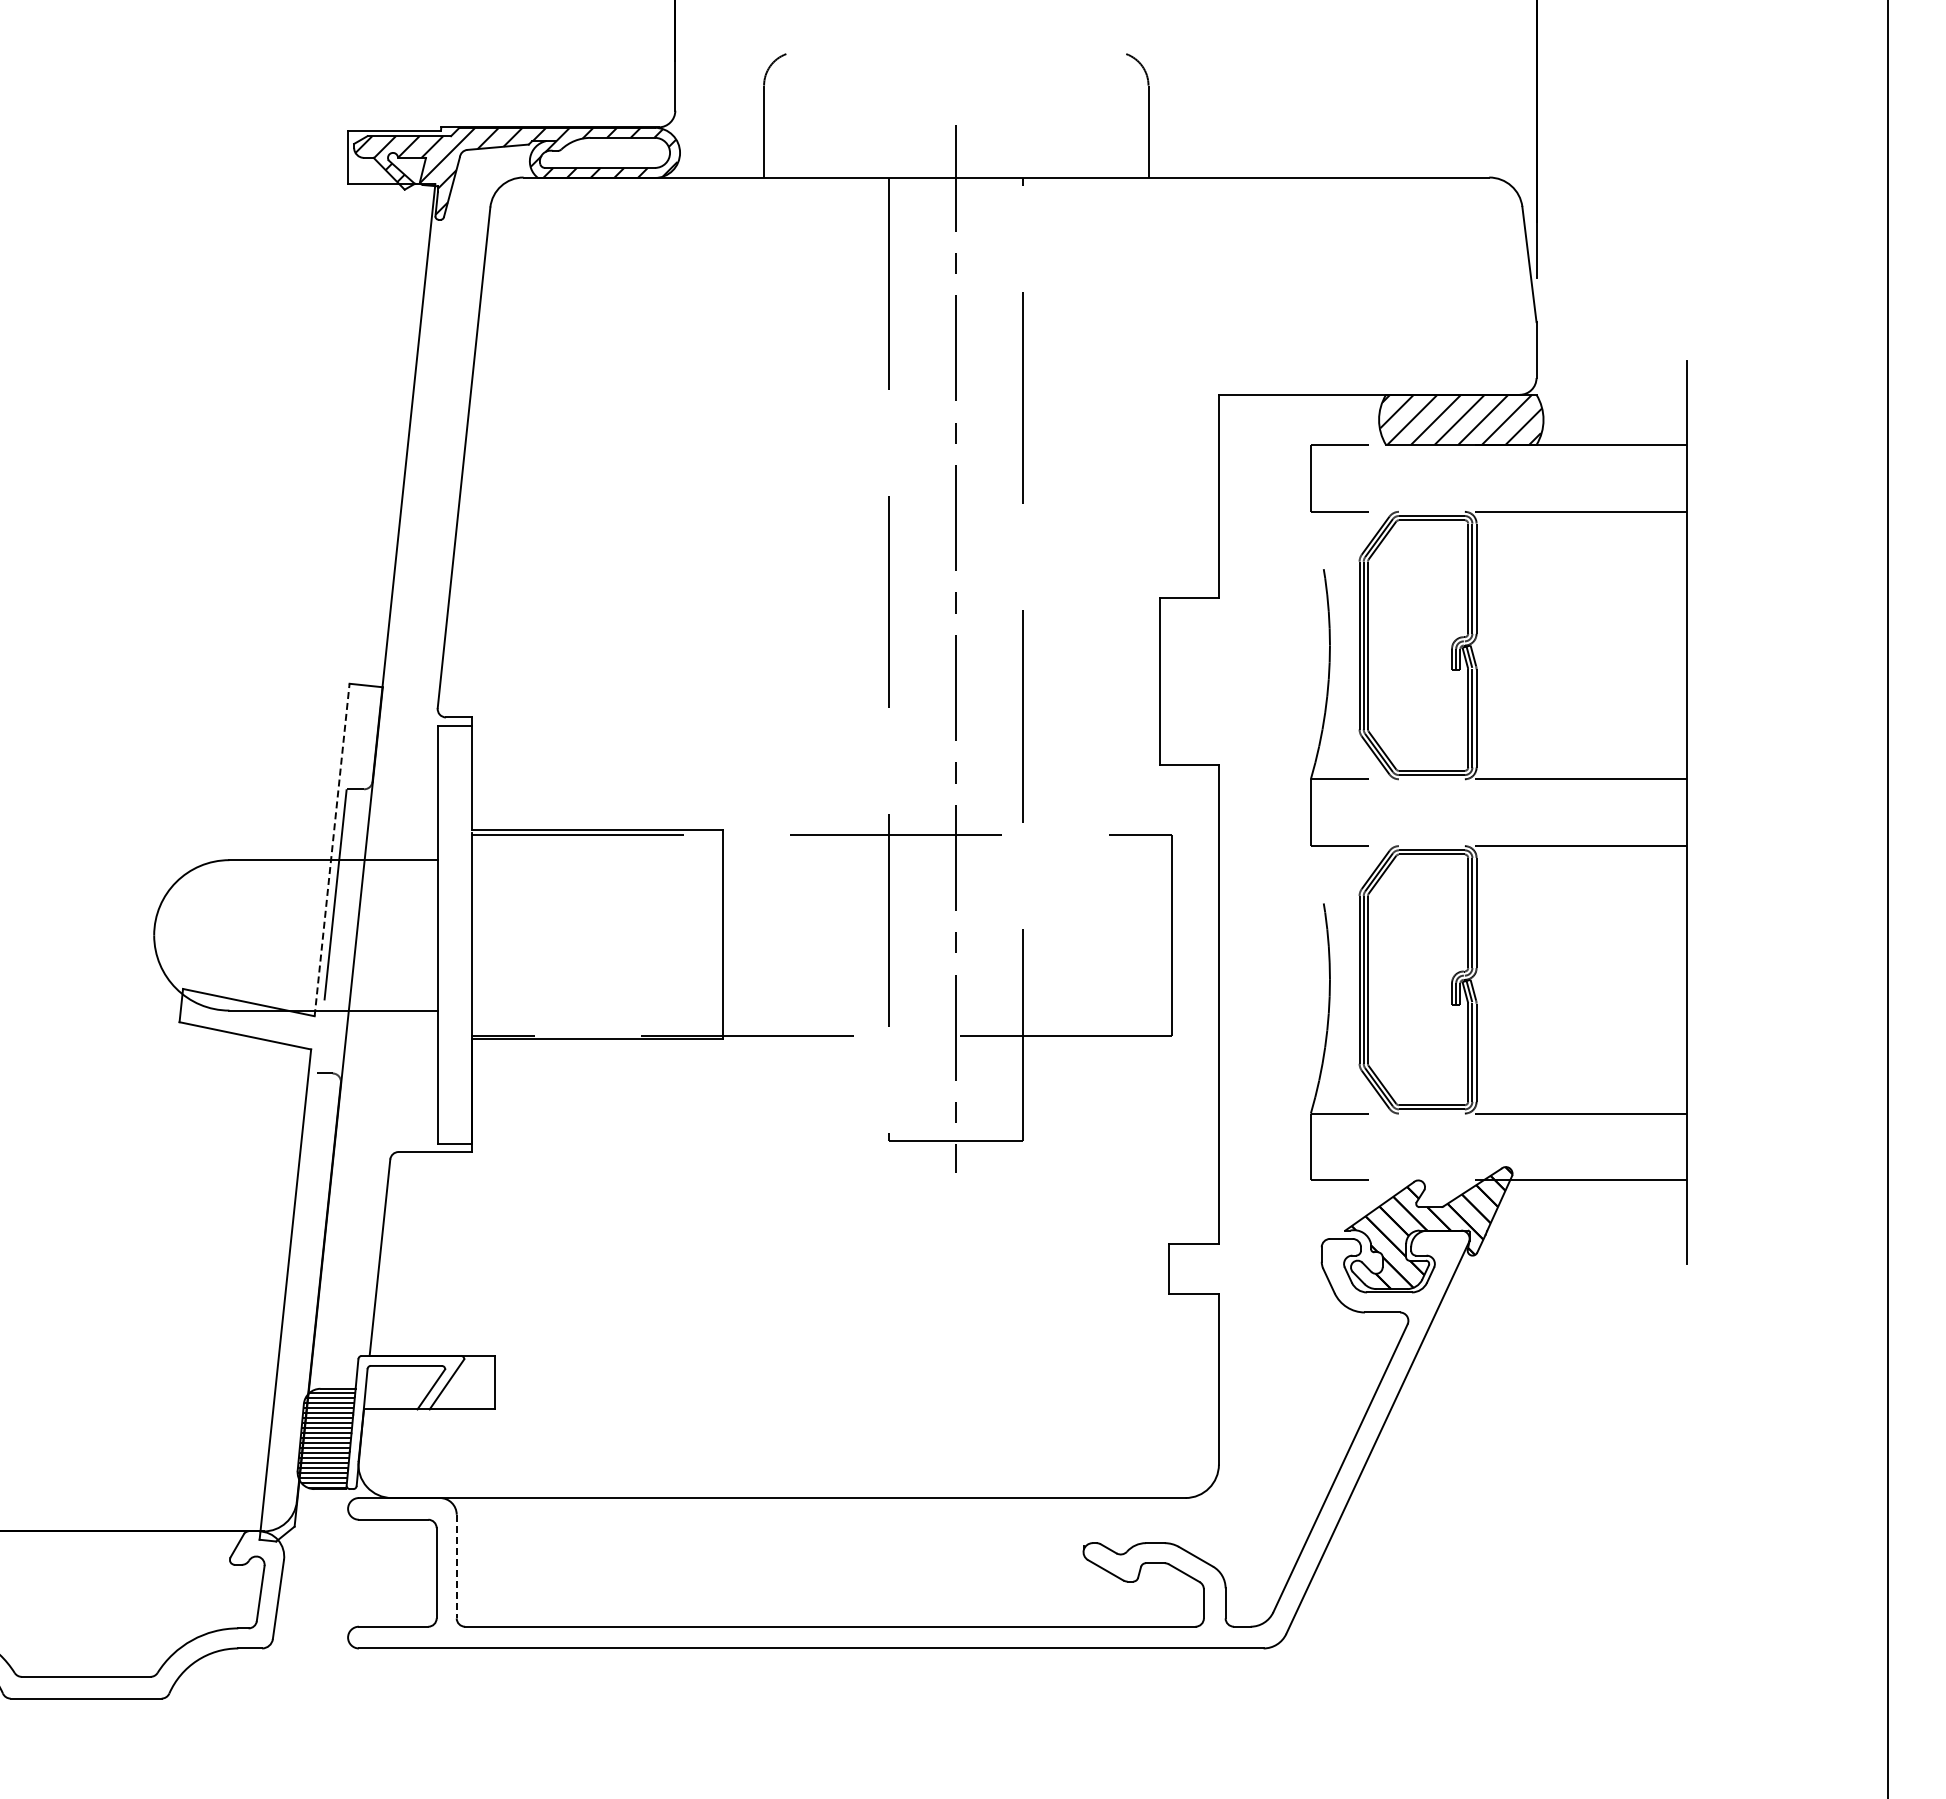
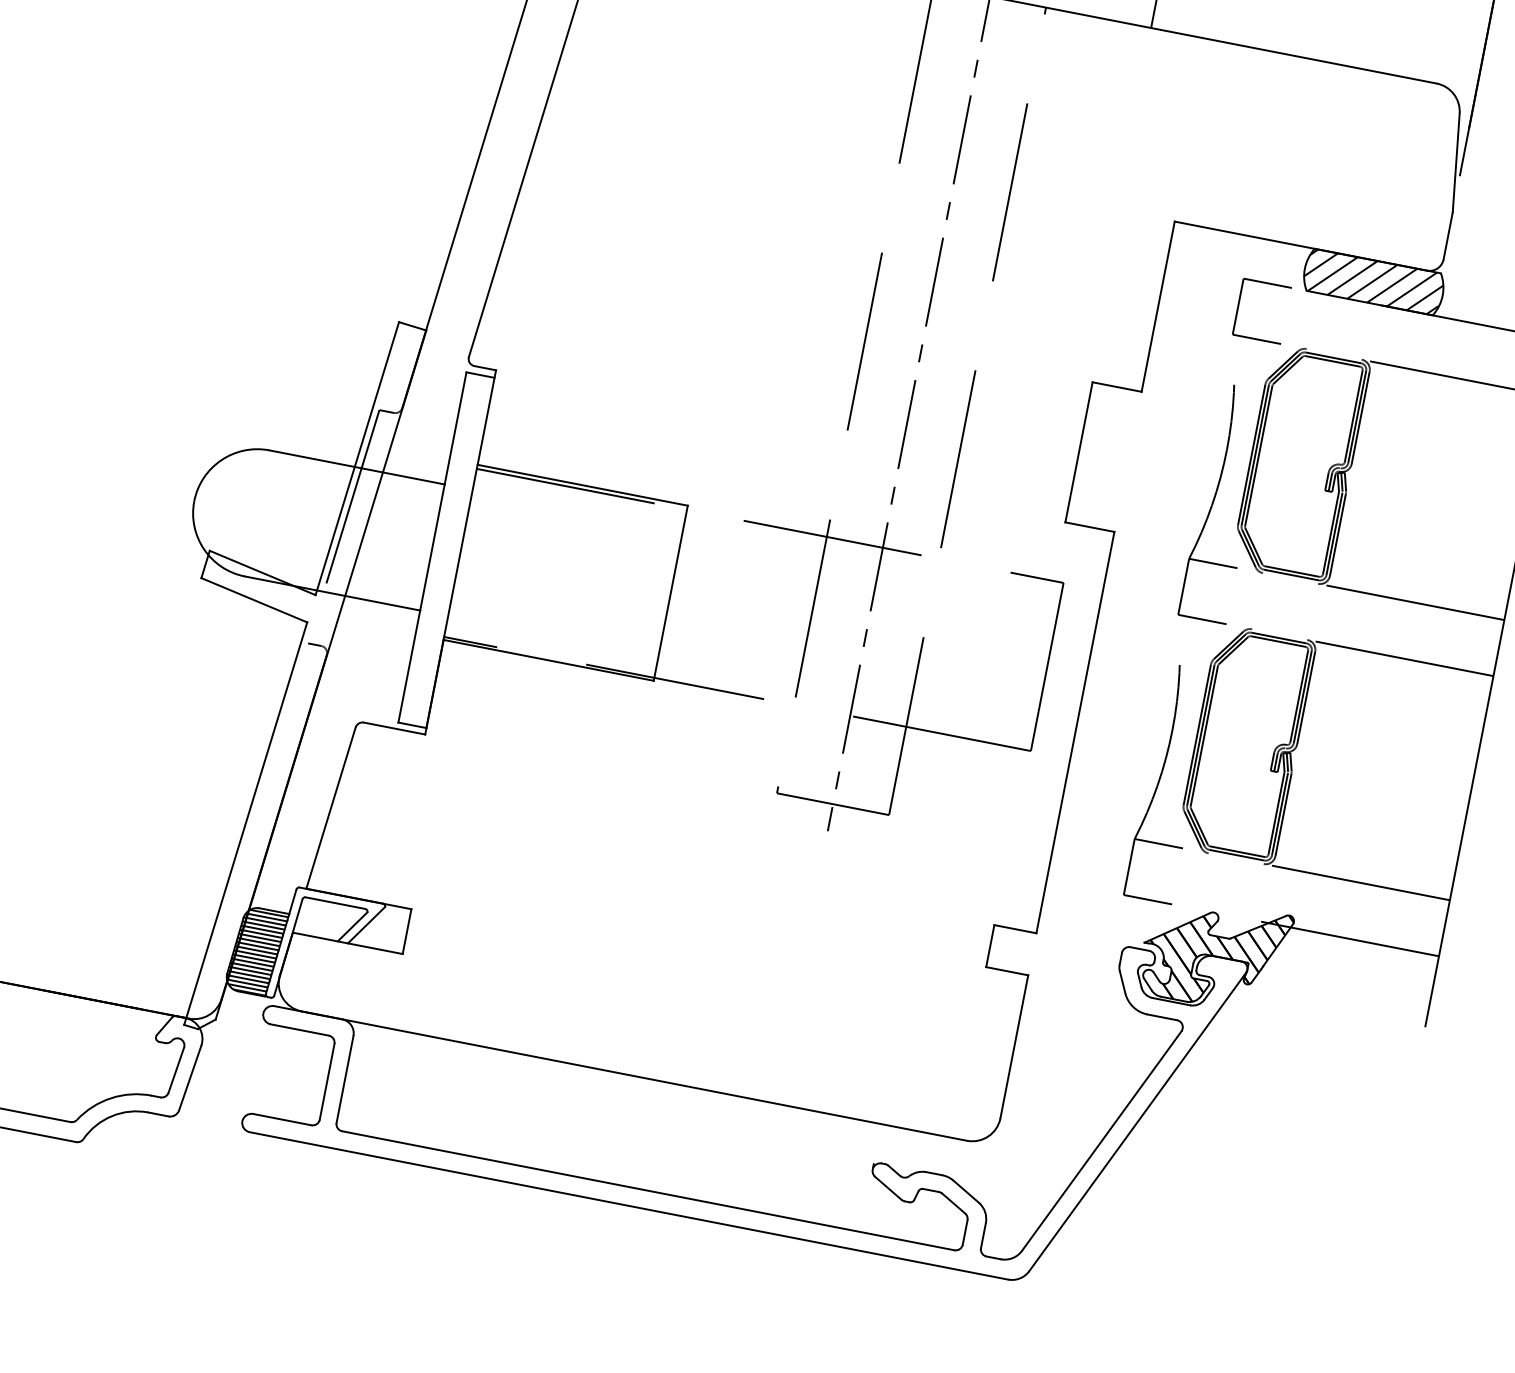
line: (332, 849) -> (357, 458), dashed -> solid
line: (456, 1566) -> (344, 1079), dashed -> solid

